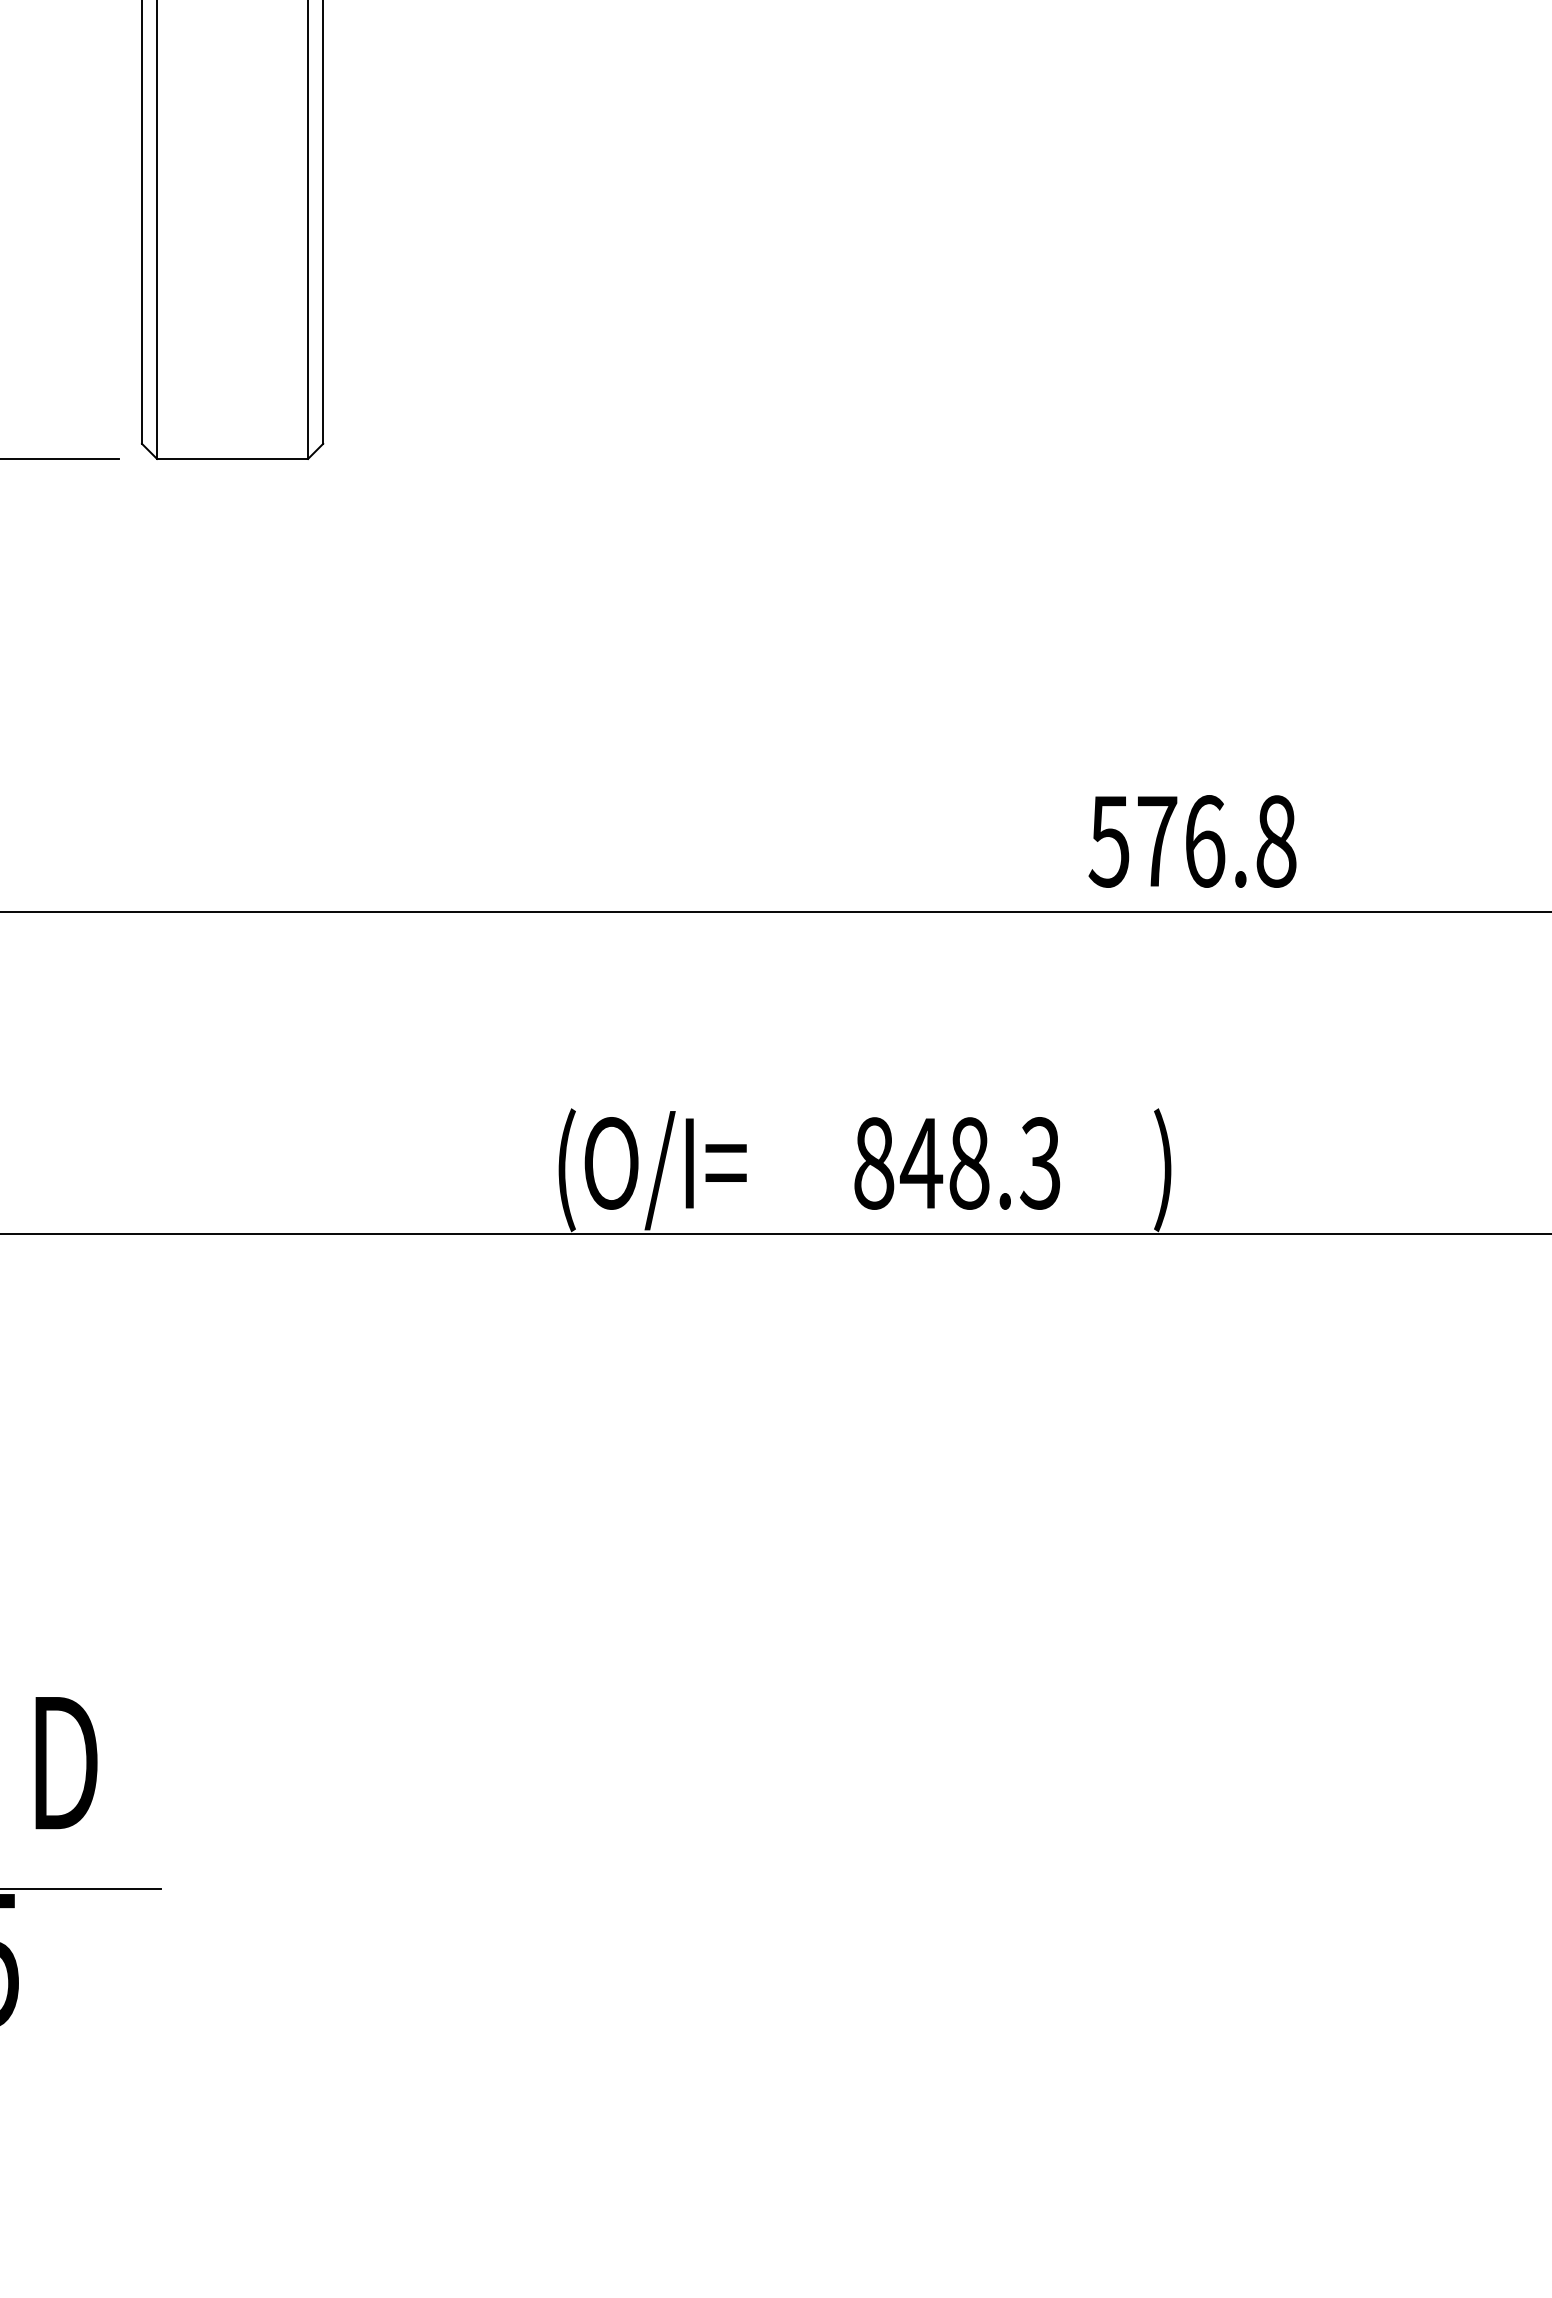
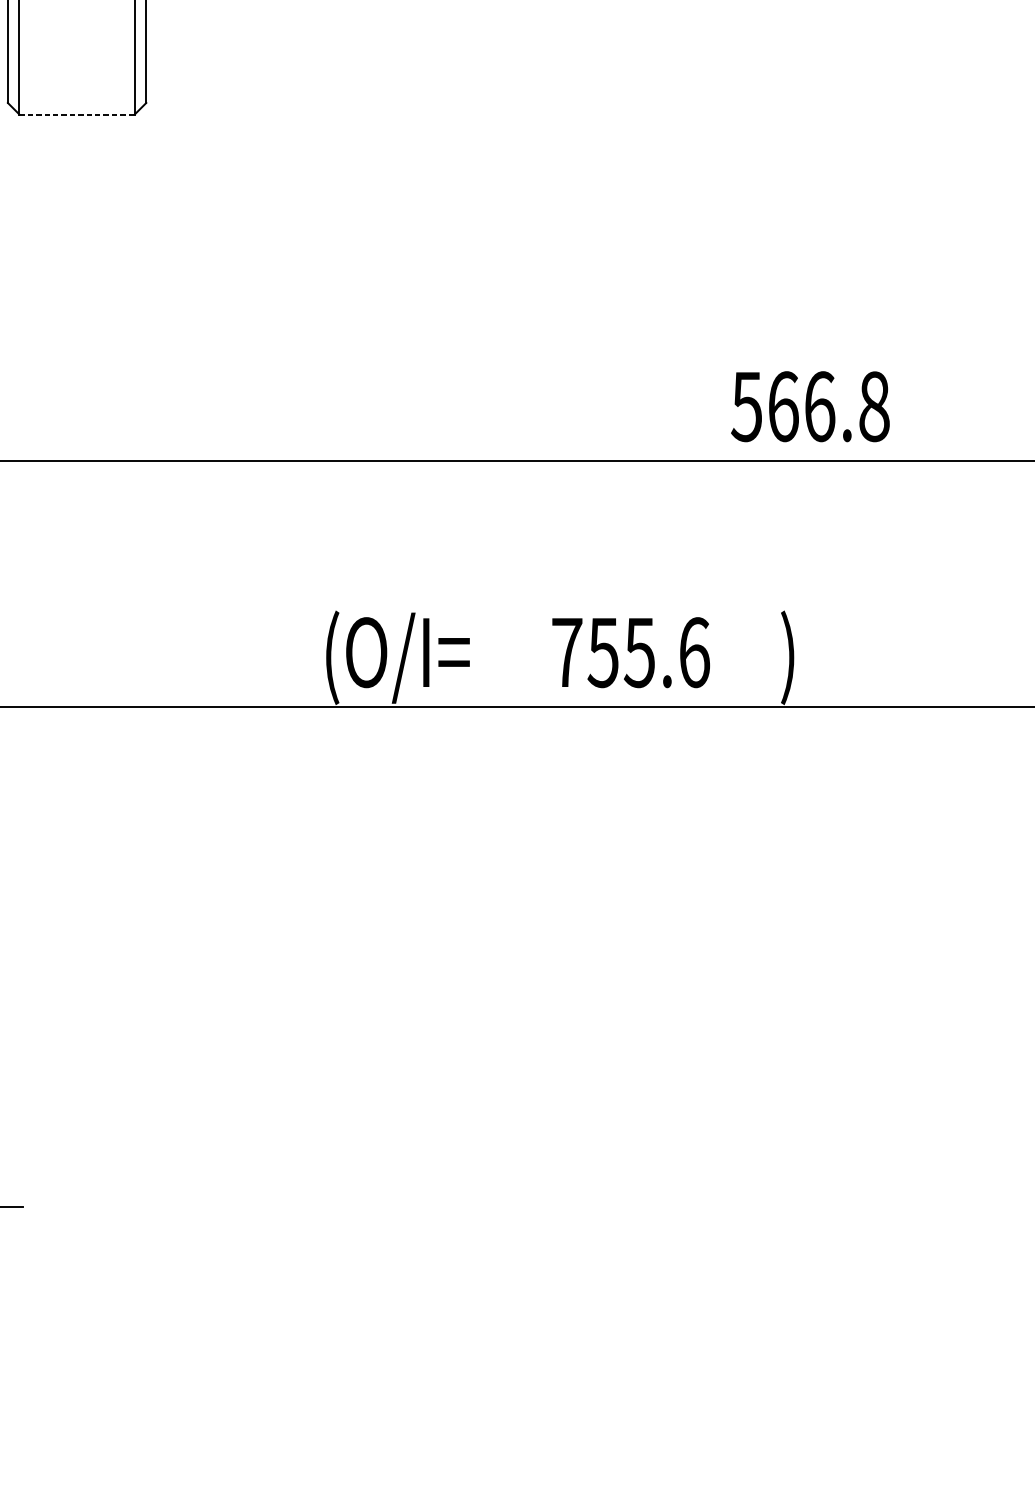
line: (233, 458) -> (77, 114), solid -> dashed
text: (1157, 841) -> (783, 406), 576.8 -> 566.8
text: (957, 1163) -> (630, 652), 848.3 -> 755.6

